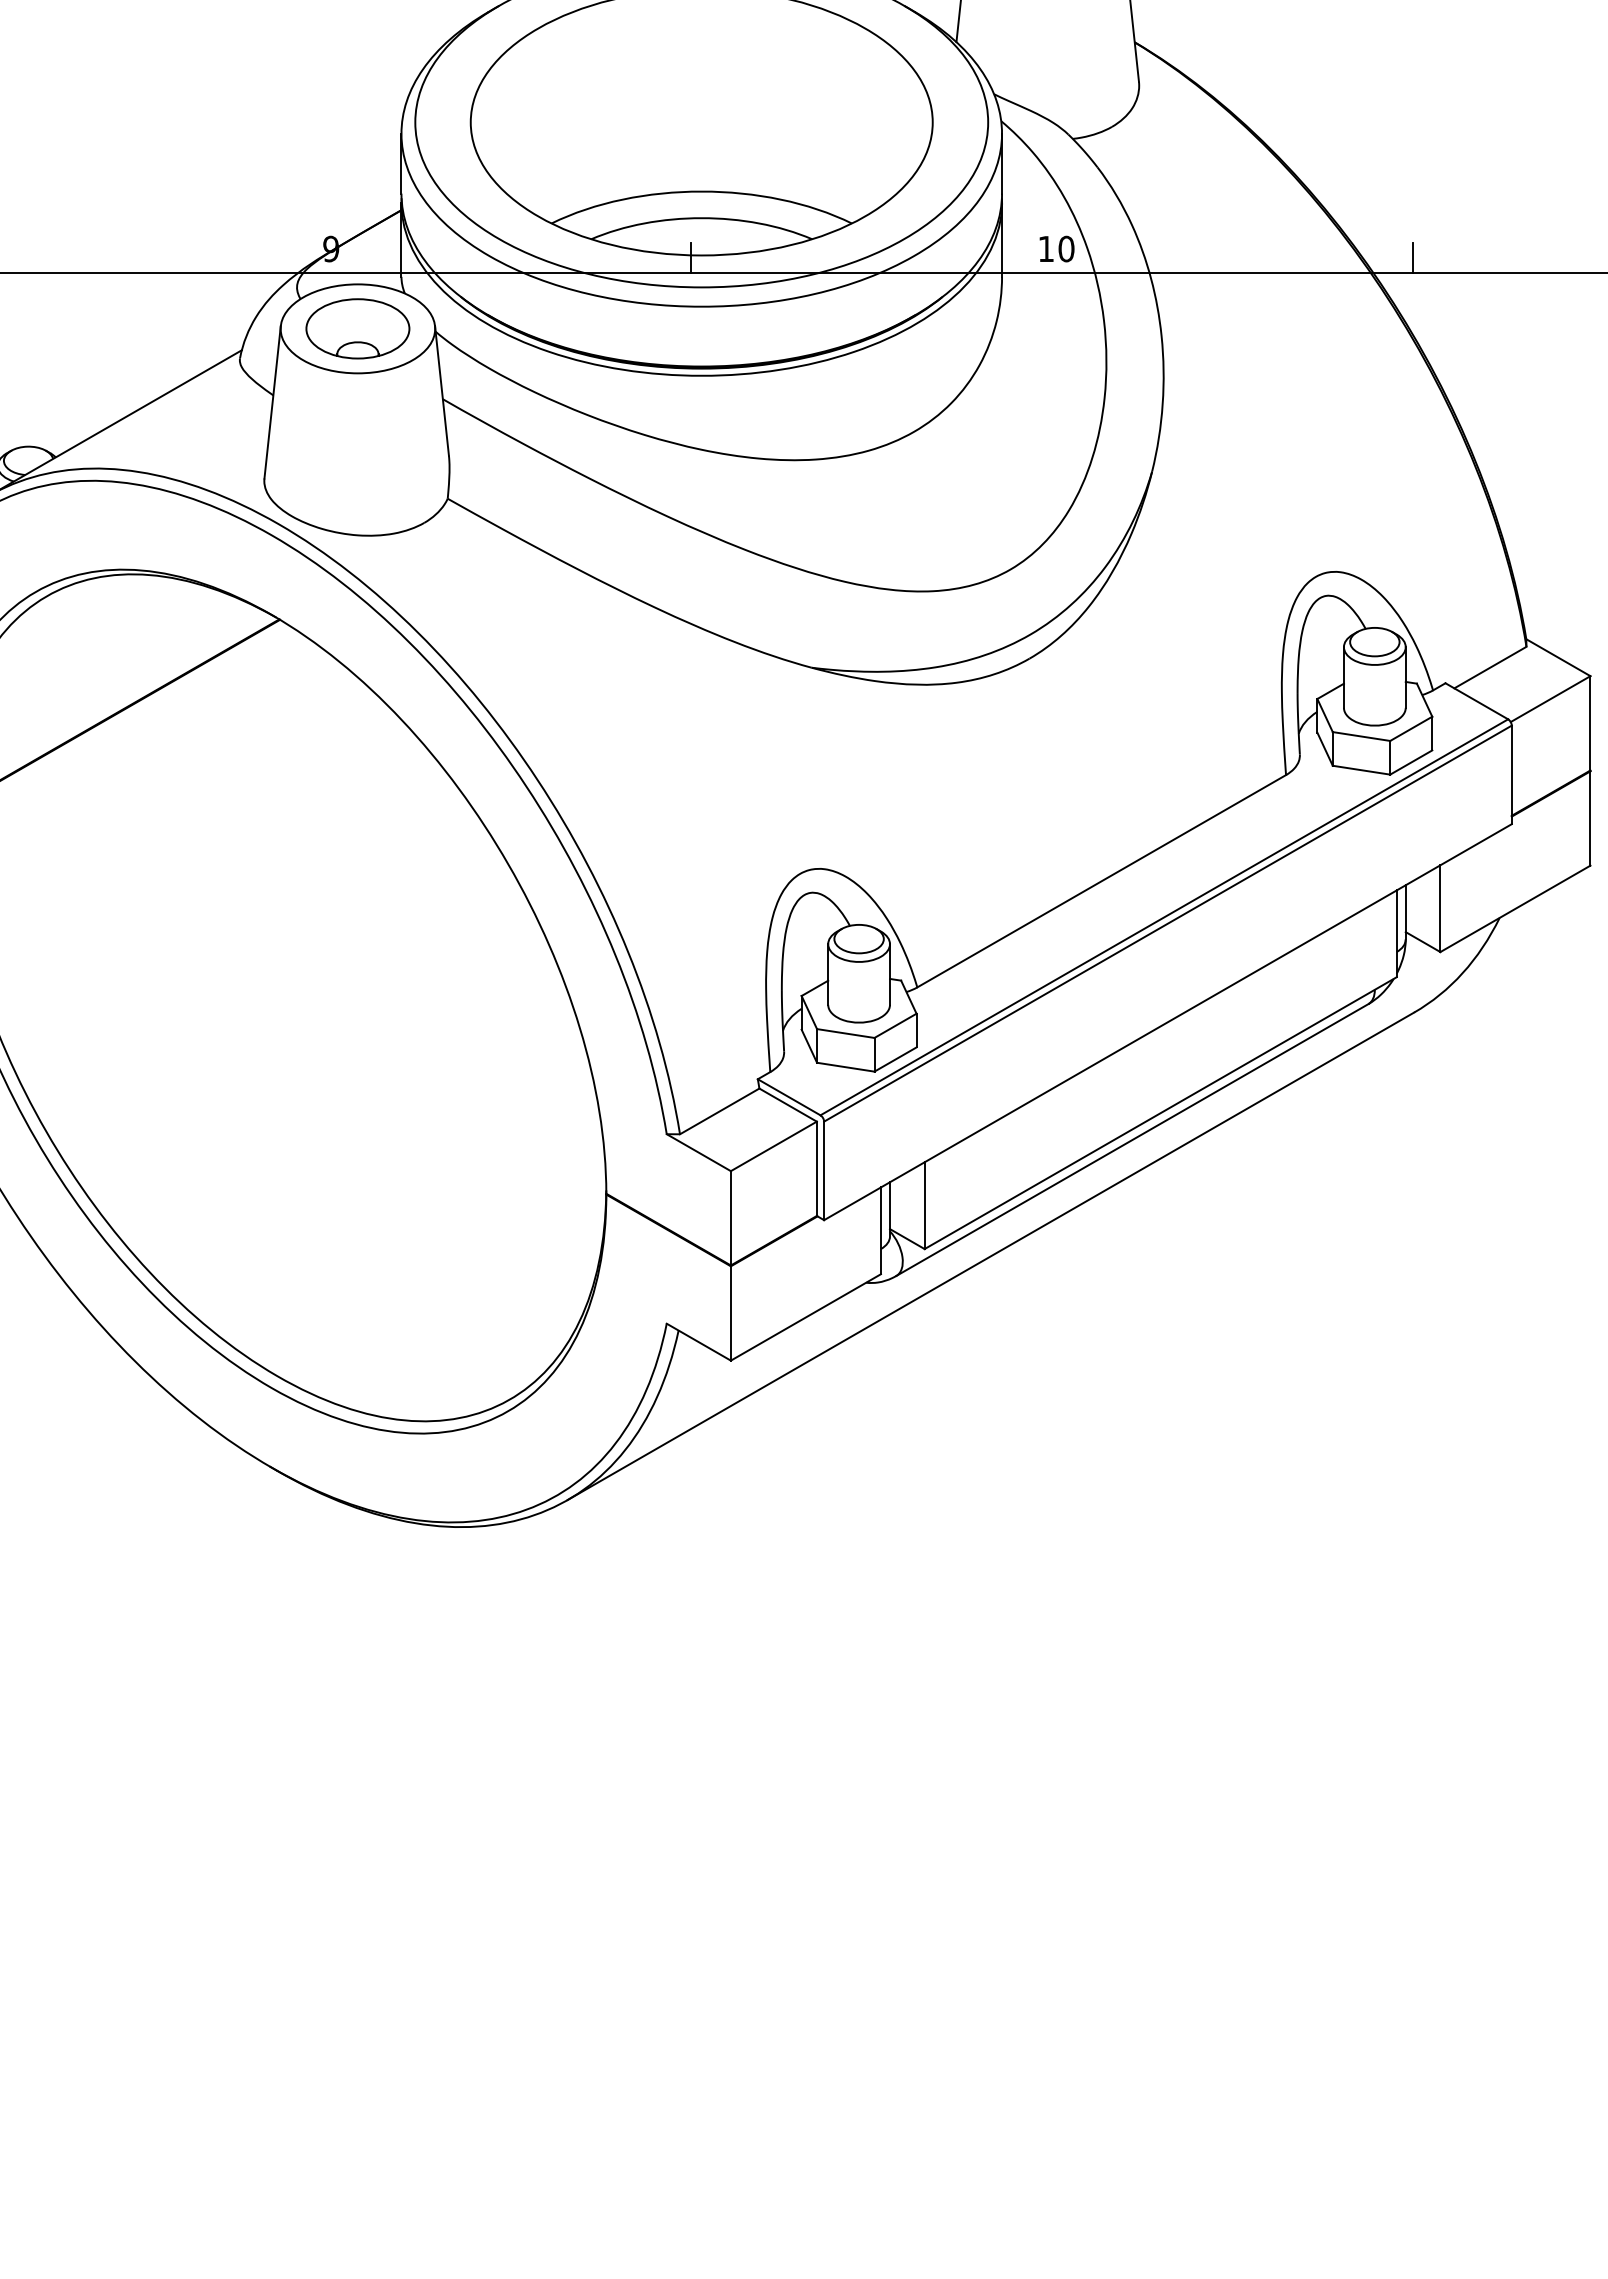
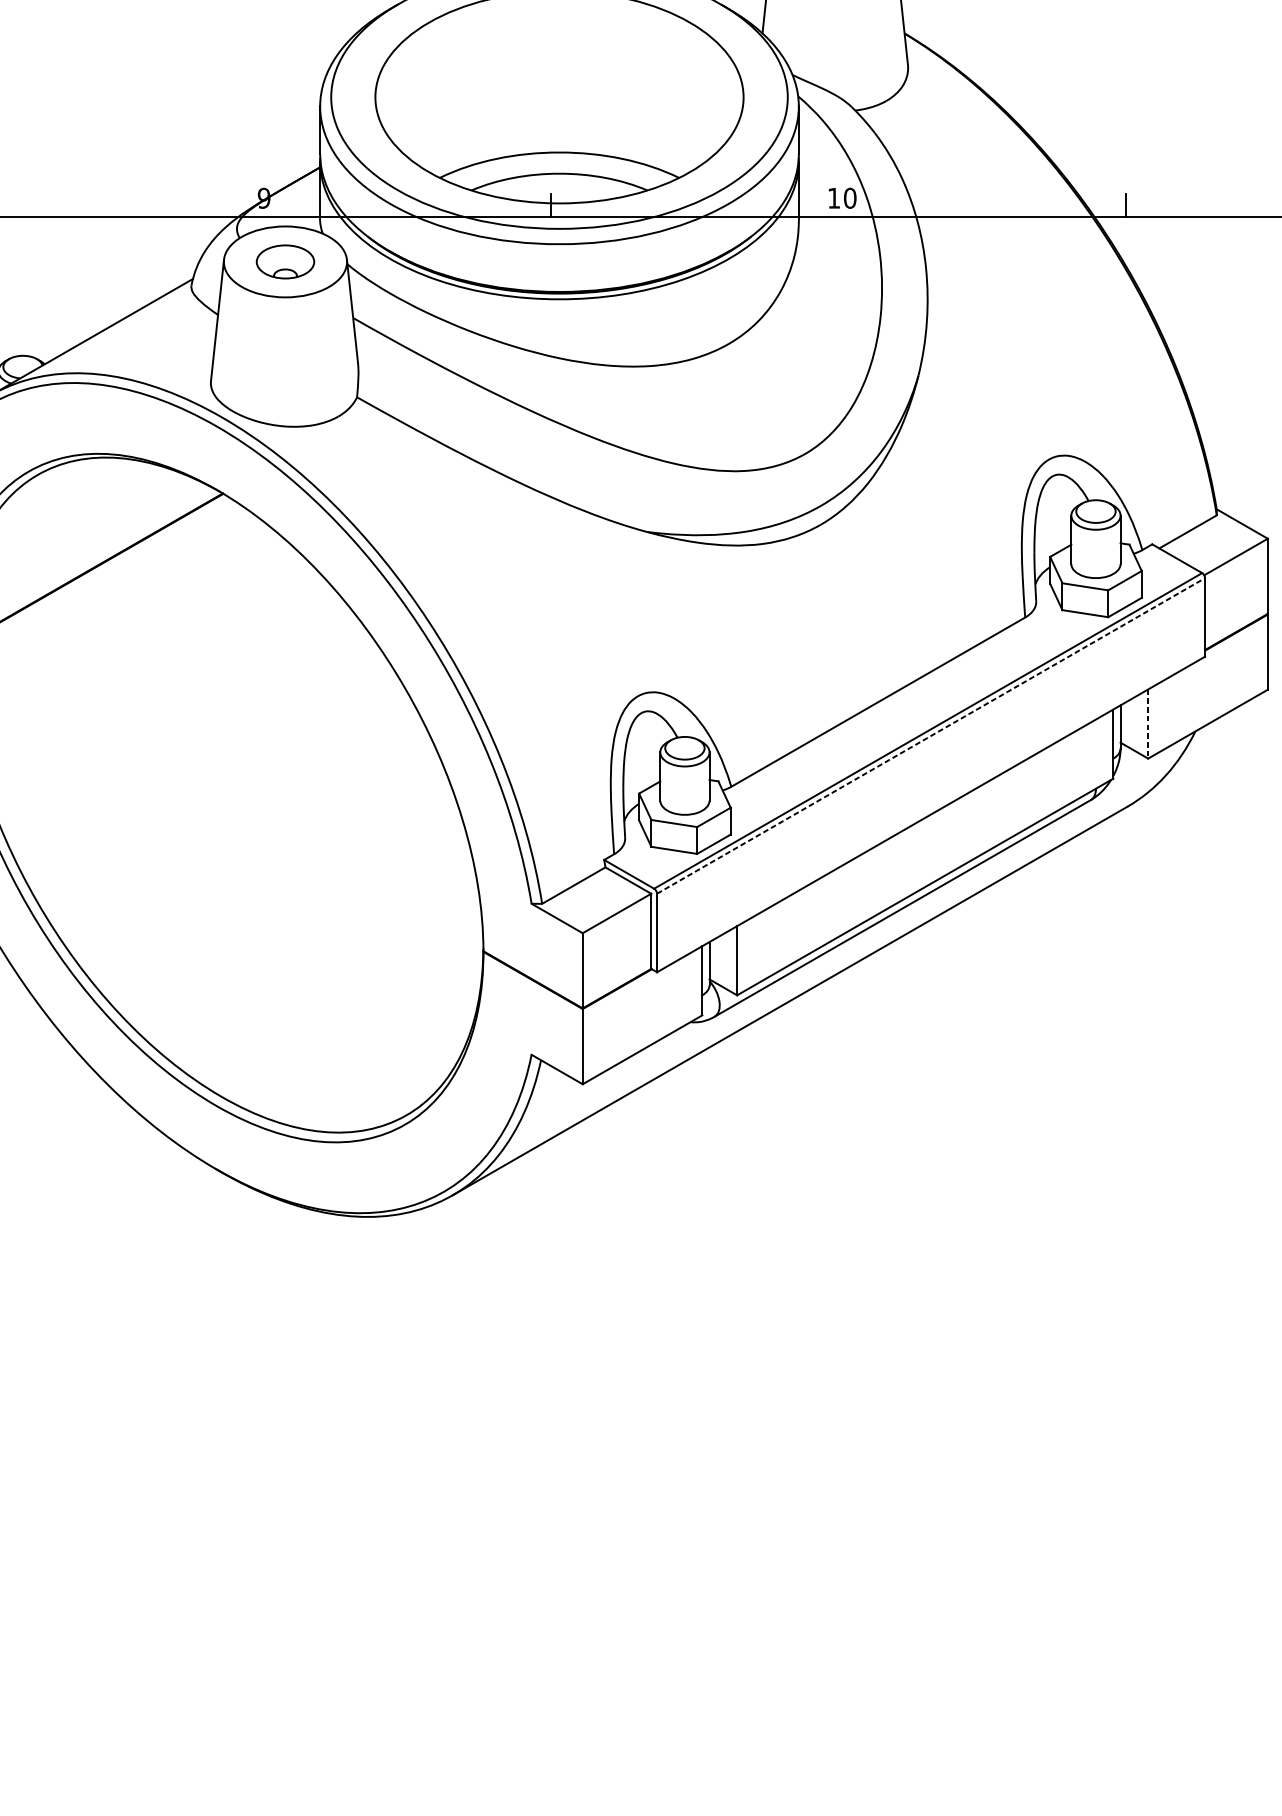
part: (357, 328) -> (285, 261), size x0.7
line: (1440, 909) -> (1148, 724), solid -> dashed
line: (1167, 923) -> (930, 735), solid -> dashed

